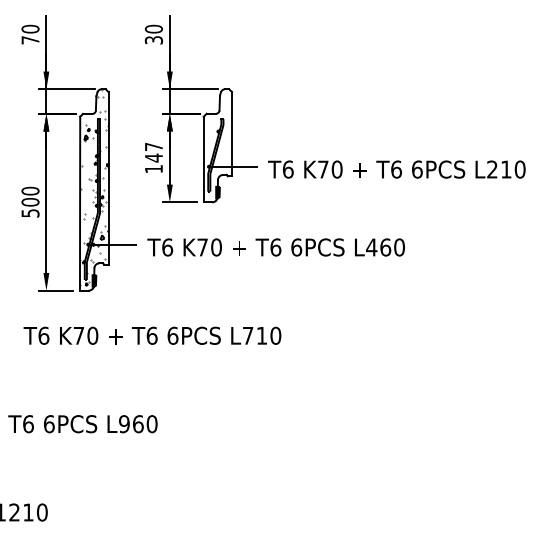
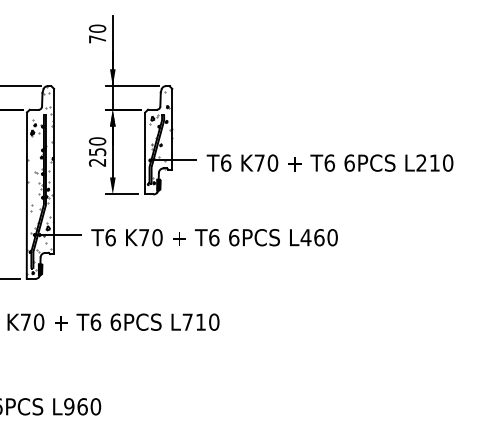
text: (153, 40) -> (97, 39), 30 -> 70
hatch: (218, 145) -> (159, 140), added
text: (153, 157) -> (97, 151), 147 -> 250

